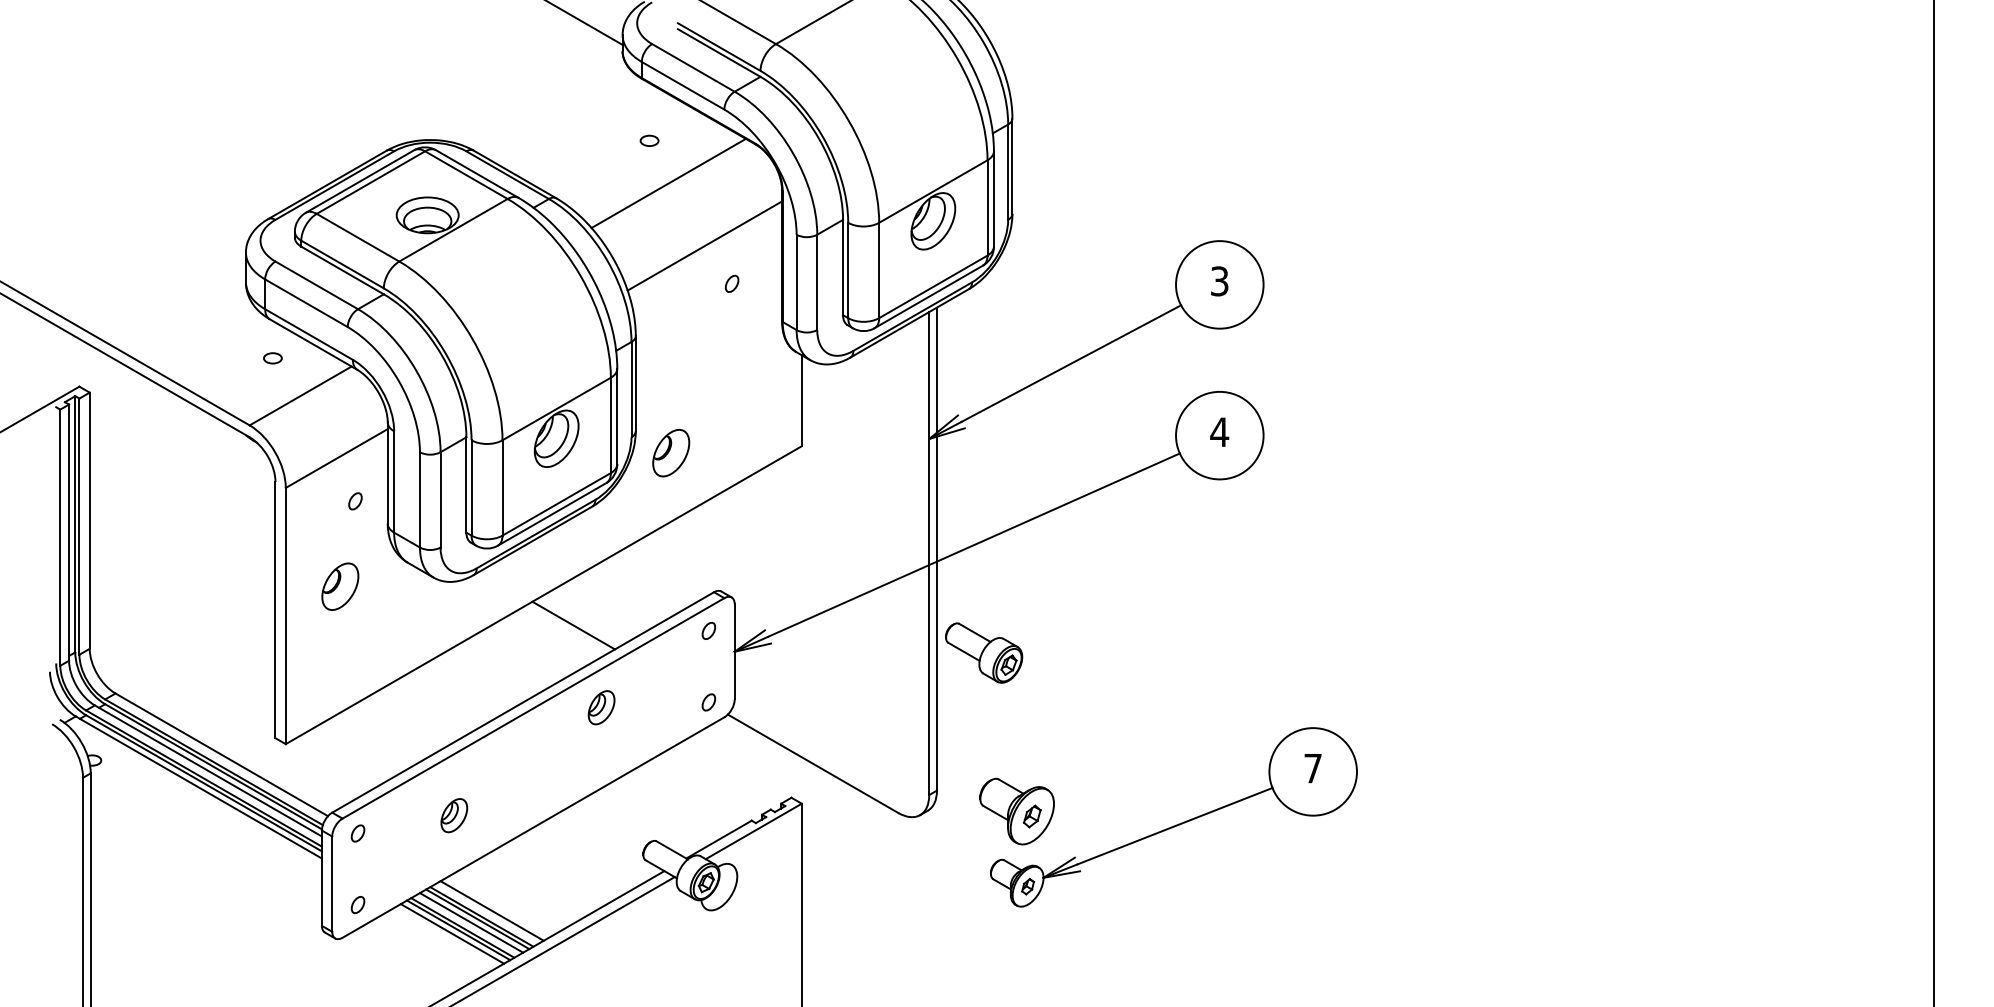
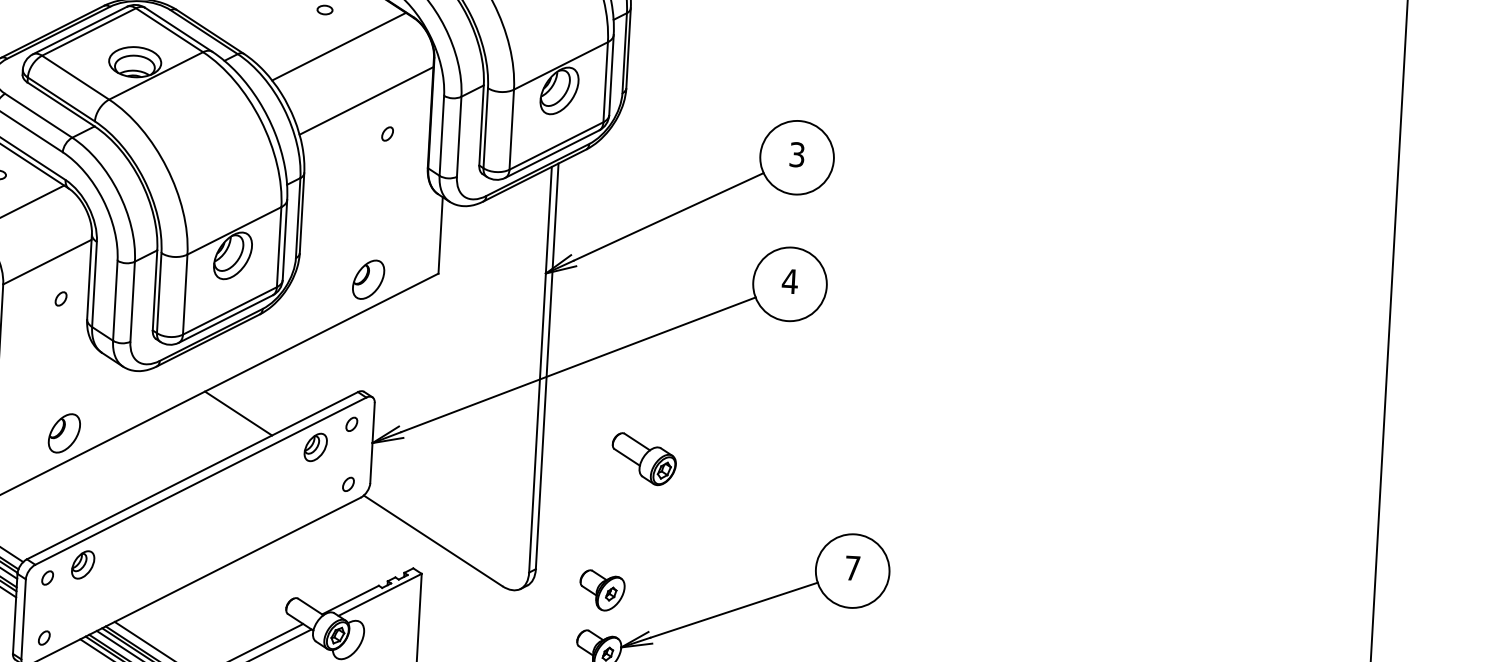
part: (671, 452) -> (368, 279), moved
part: (340, 586) -> (64, 433), moved
part: (984, 652) -> (644, 458), moved
part: (601, 707) -> (315, 447), moved
part: (1017, 811) -> (602, 590), size x0.71
part: (454, 815) -> (83, 564), moved

